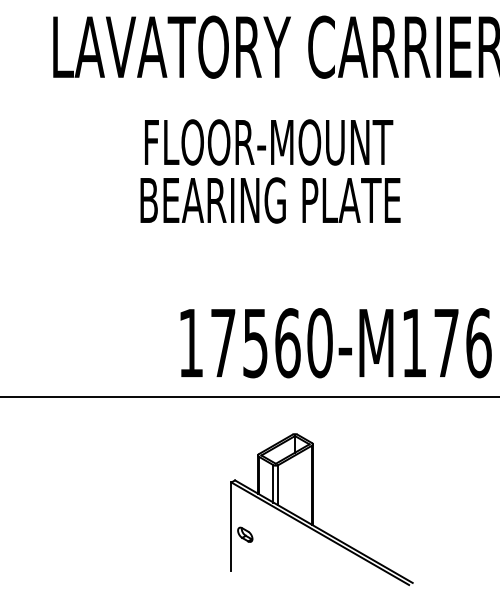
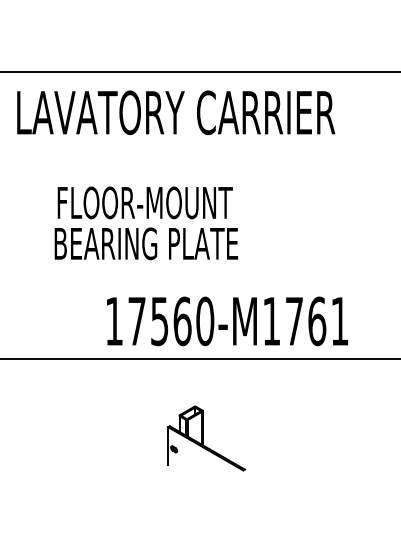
text: (269, 171) -> (145, 223), moved
part: (321, 509) -> (206, 438), size x0.6

